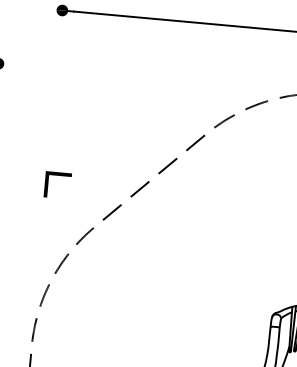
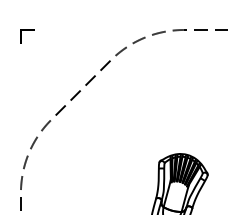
line: (58, 174) -> (27, 30), moved

